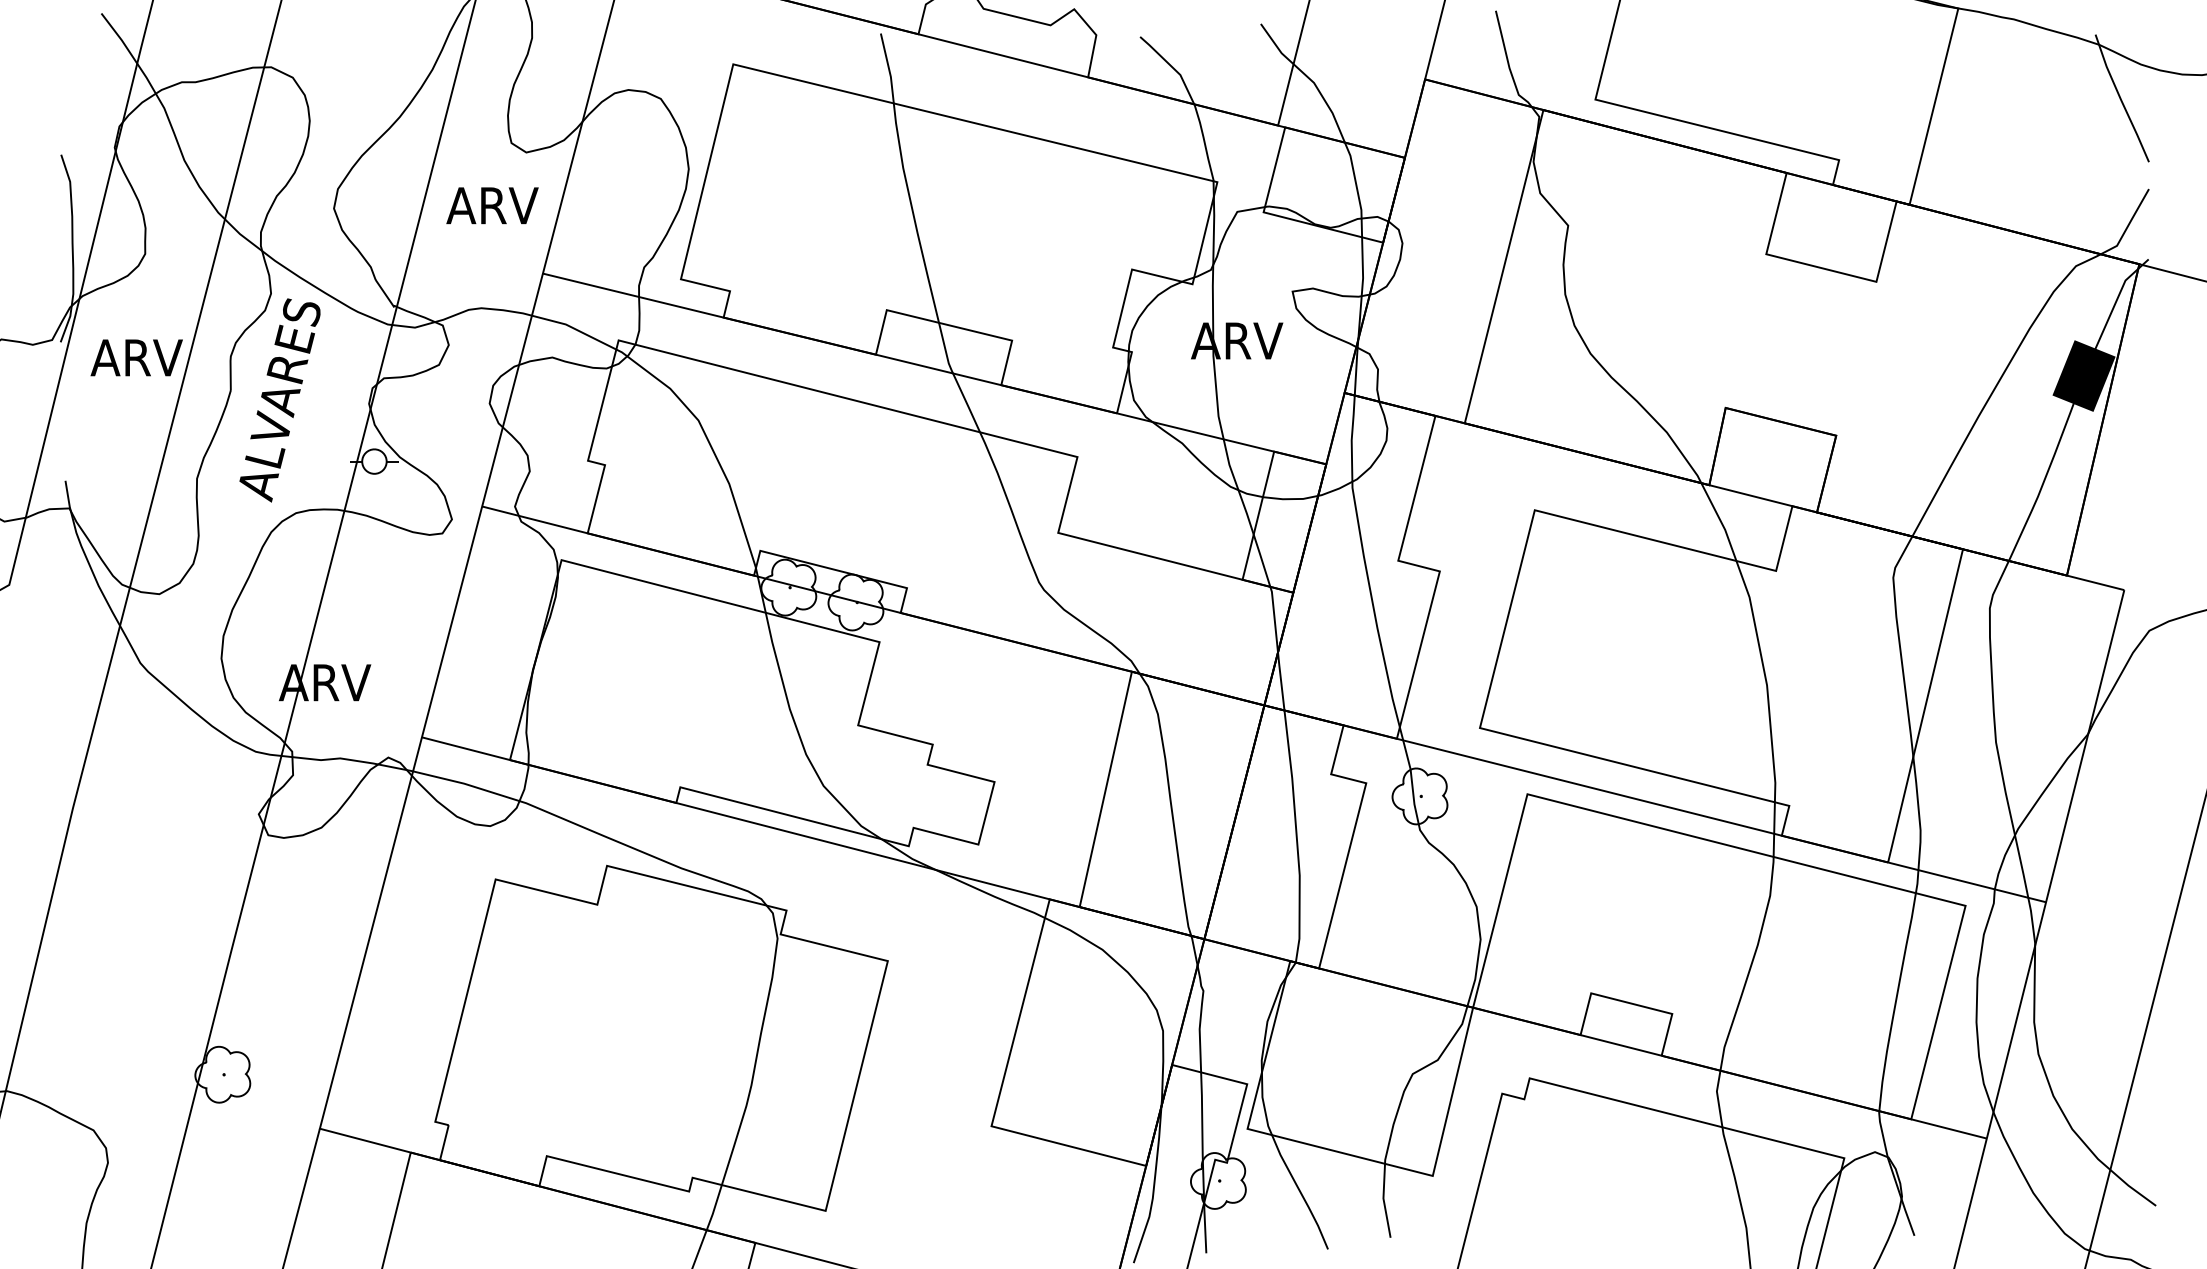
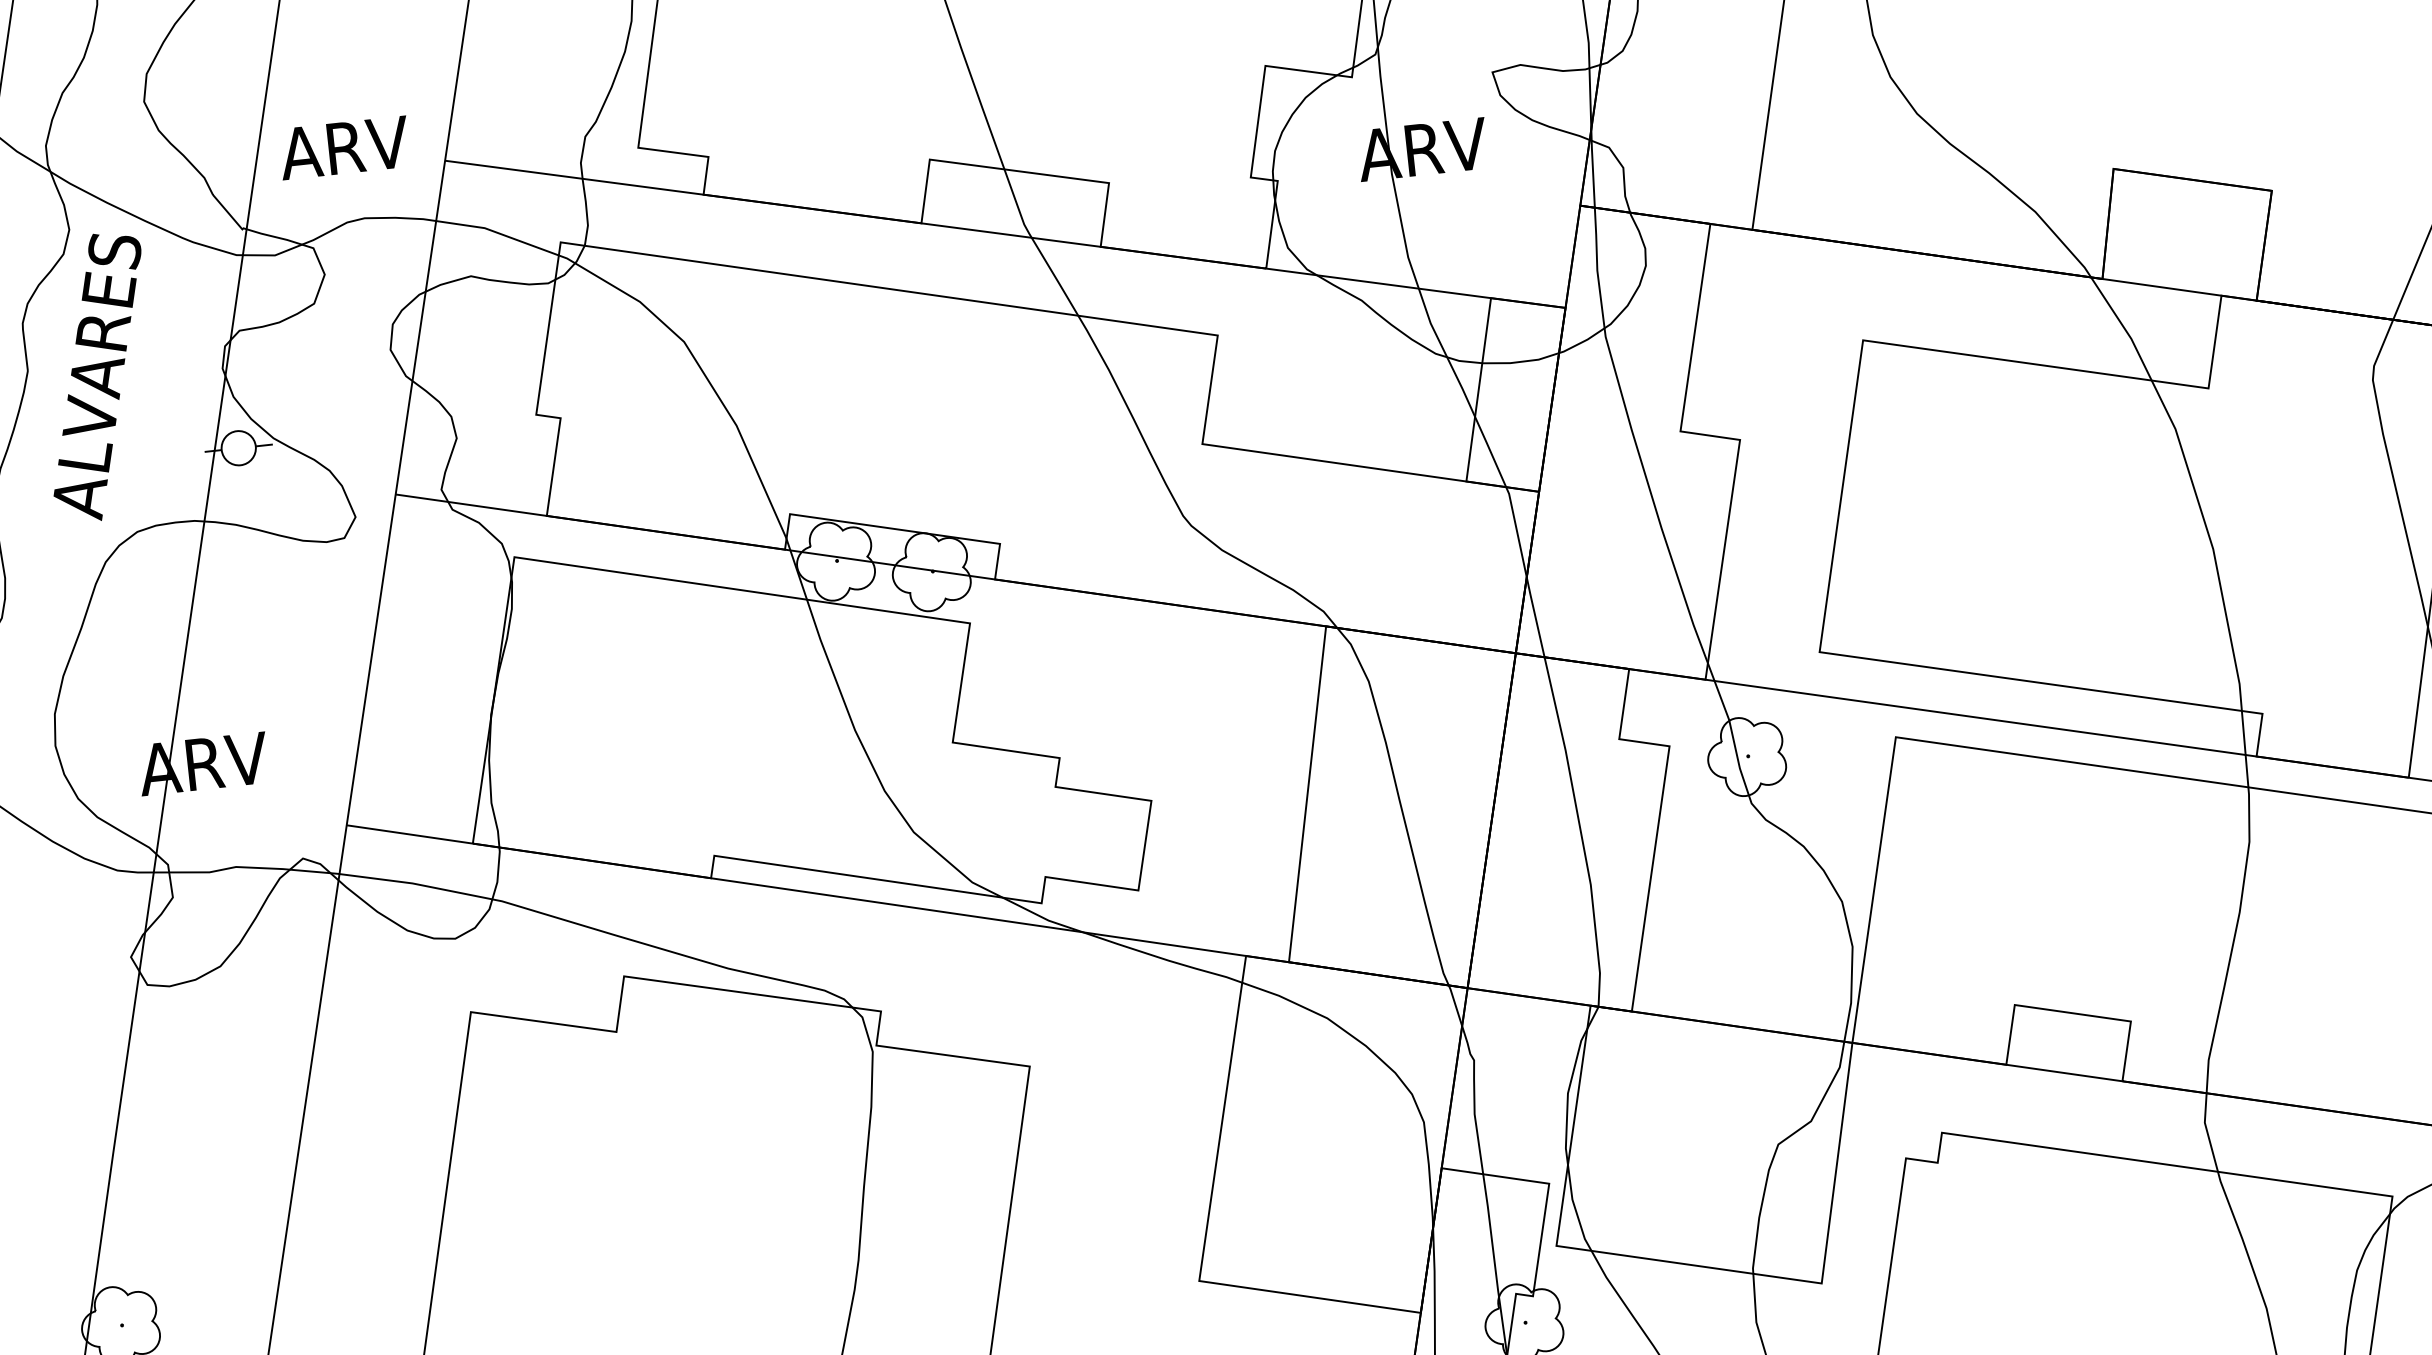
text: (492, 205) -> (344, 147), moved

